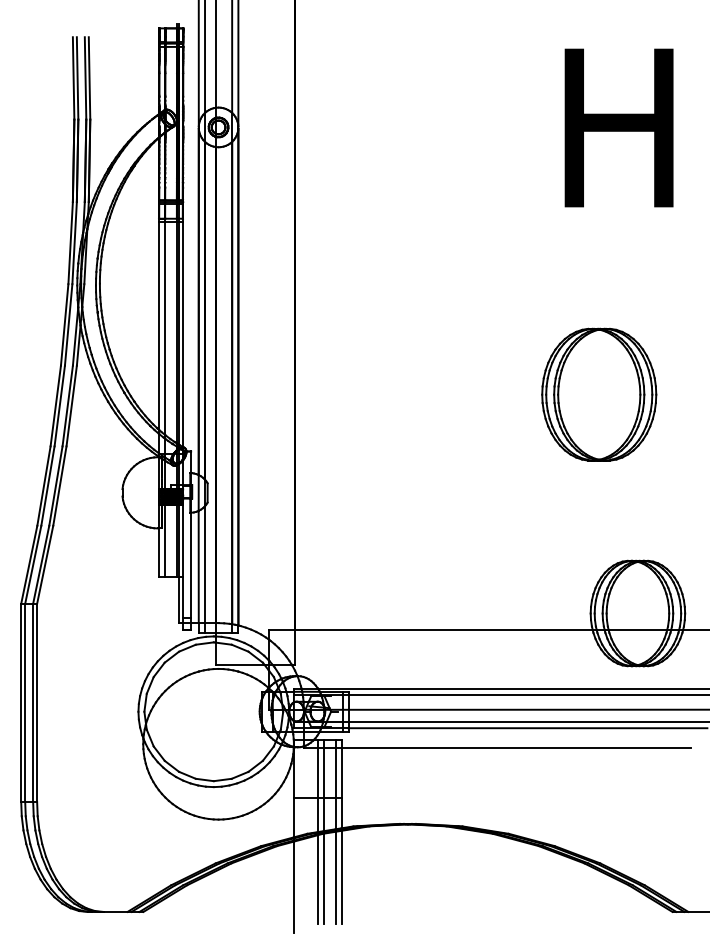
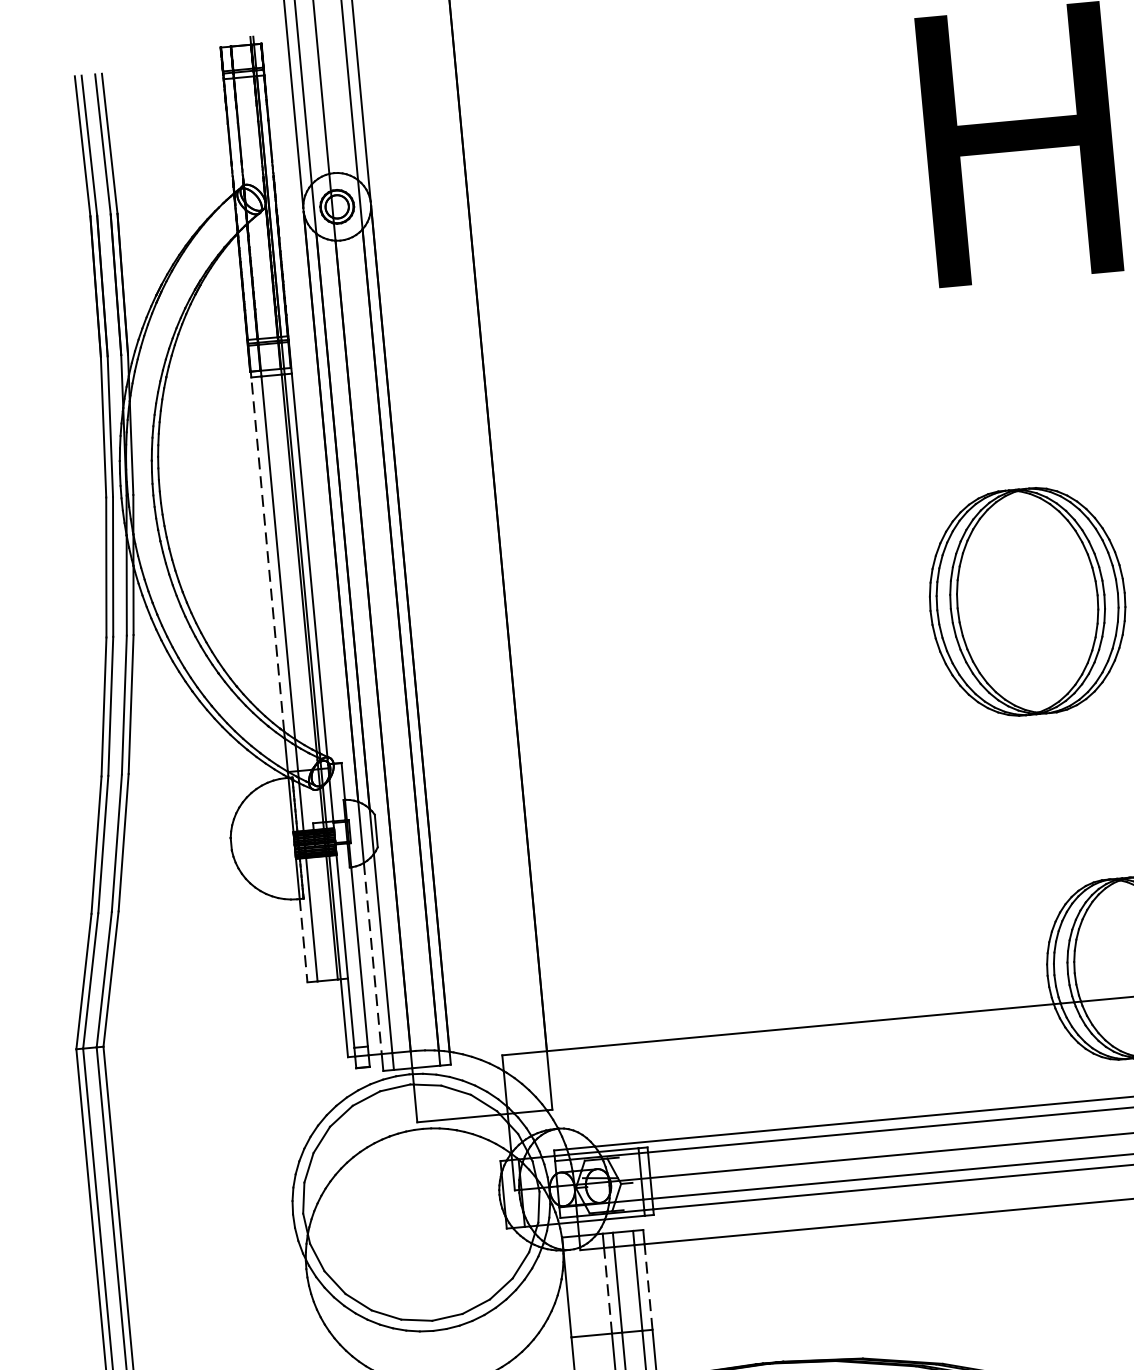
line: (159, 325) -> (267, 553), solid -> dashed
line: (159, 553) -> (303, 941), solid -> dashed
line: (198, 567) -> (372, 959), solid -> dashed
line: (317, 772) -> (607, 1289), solid -> dashed
line: (341, 772) -> (648, 1285), solid -> dashed

